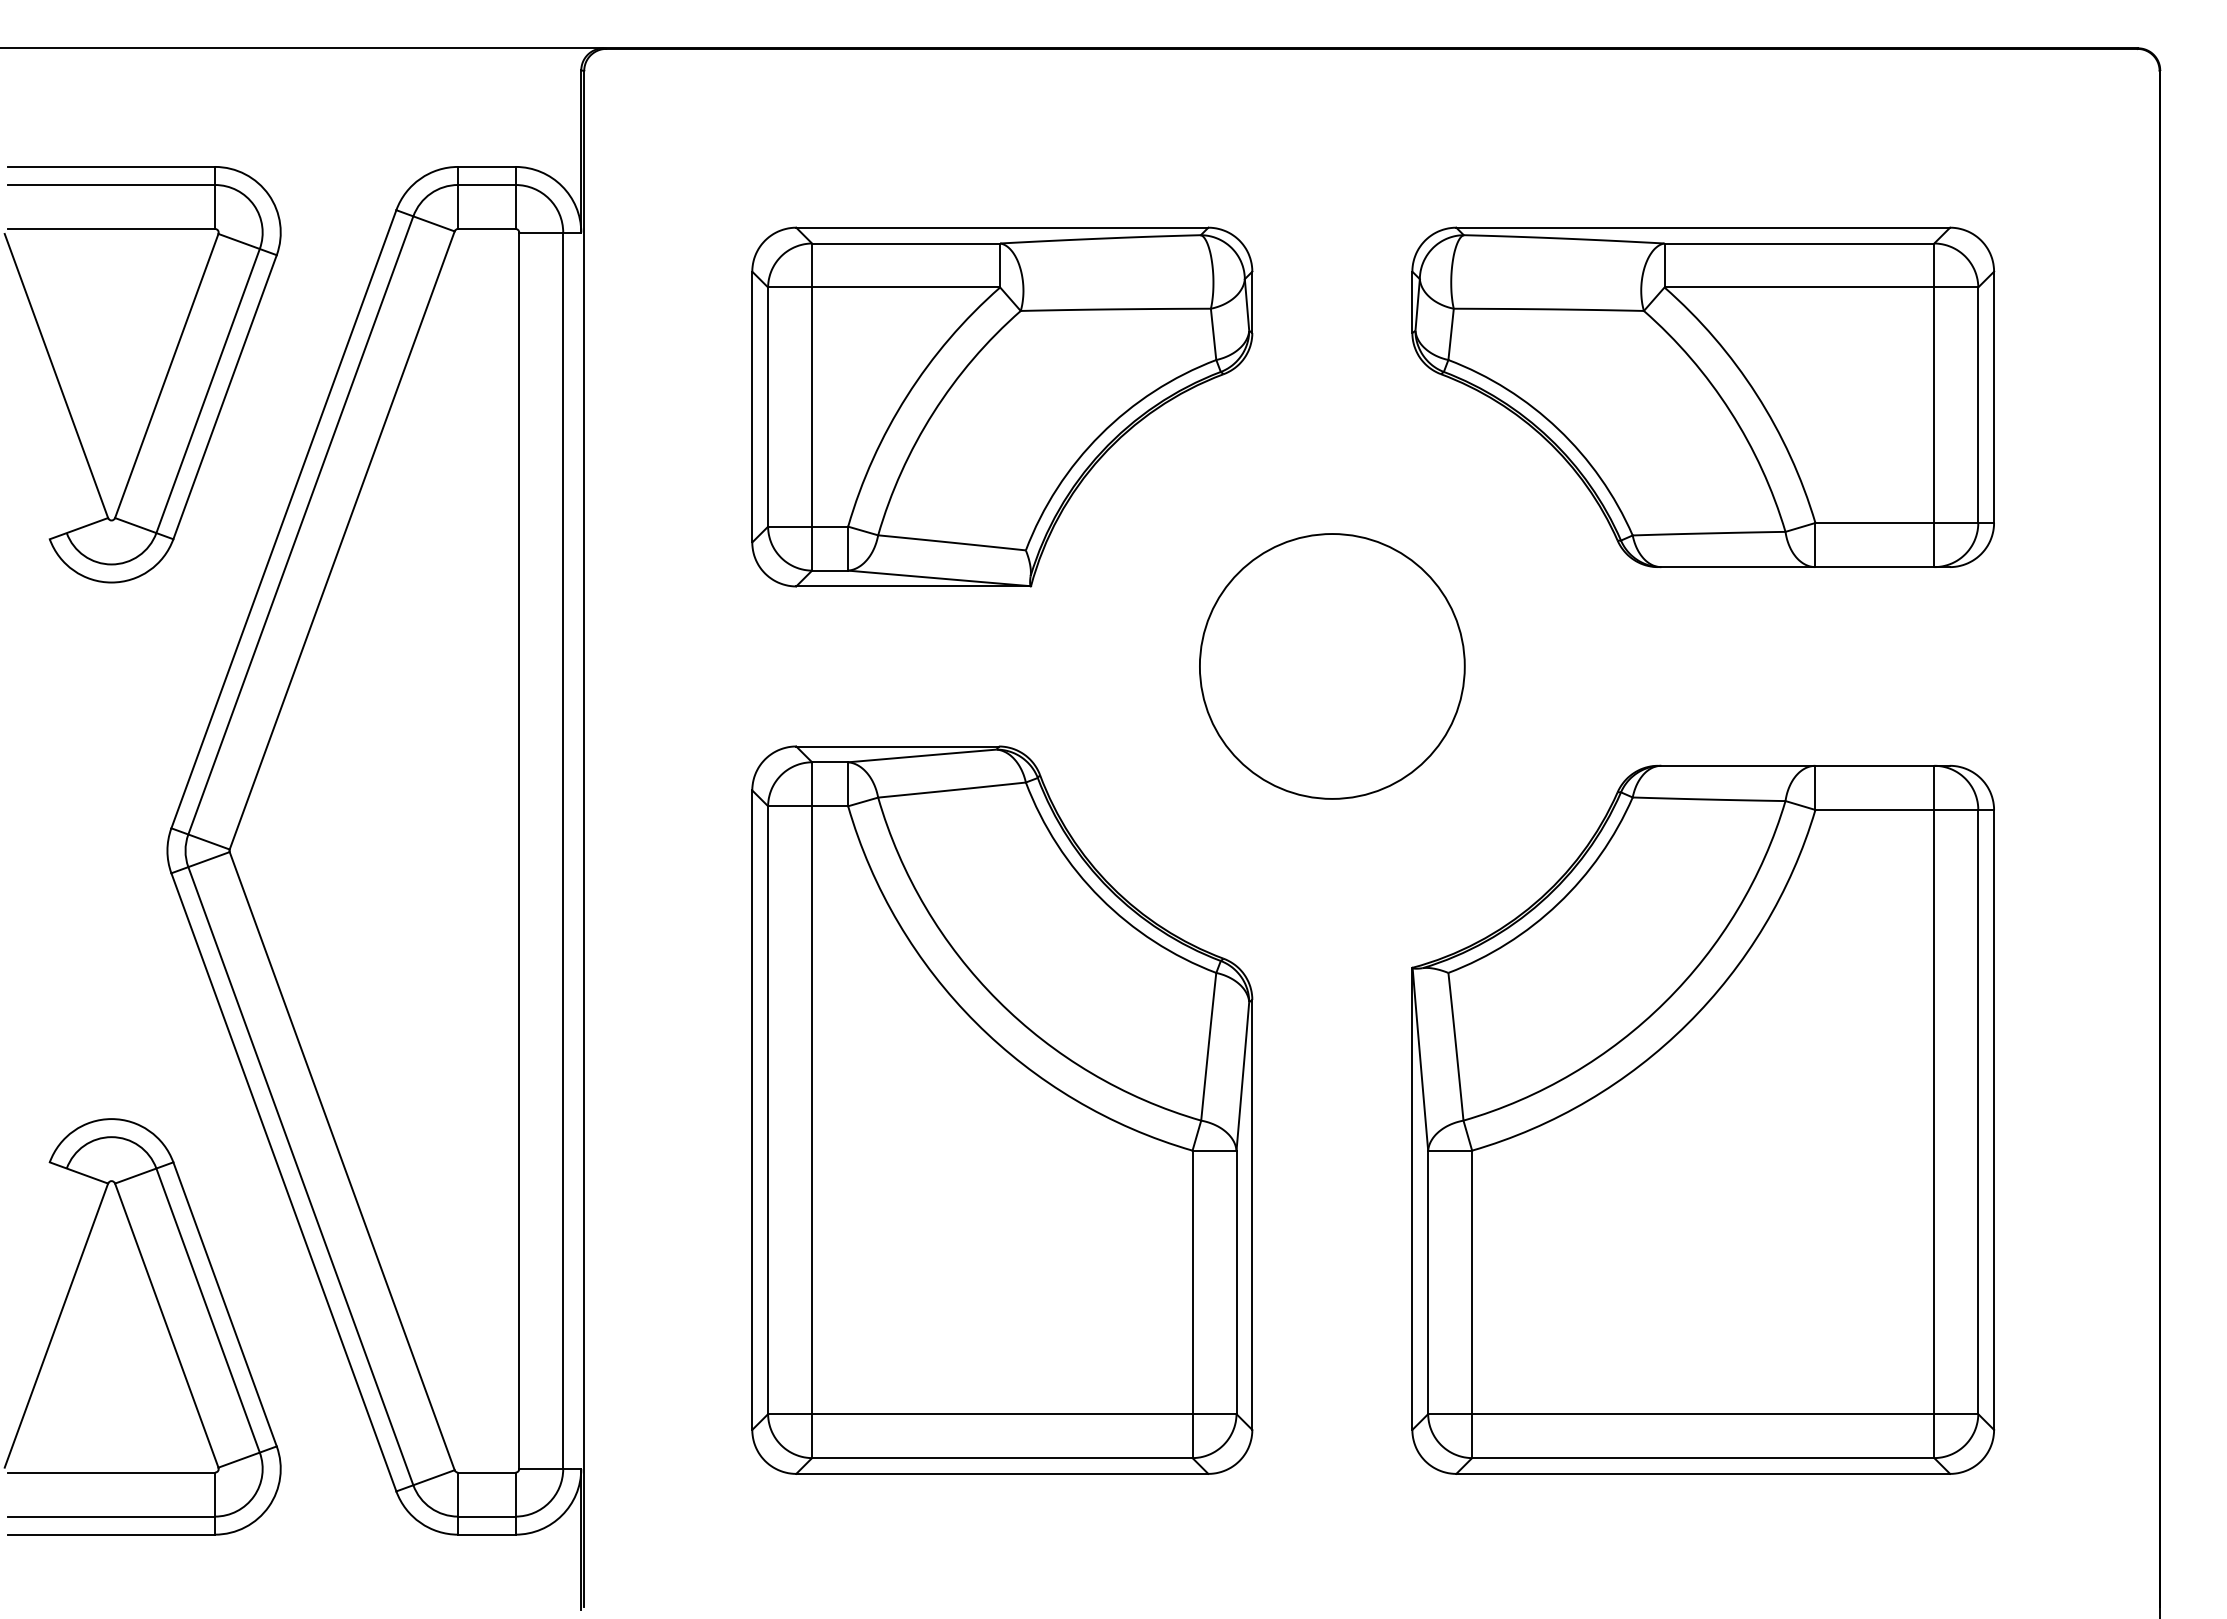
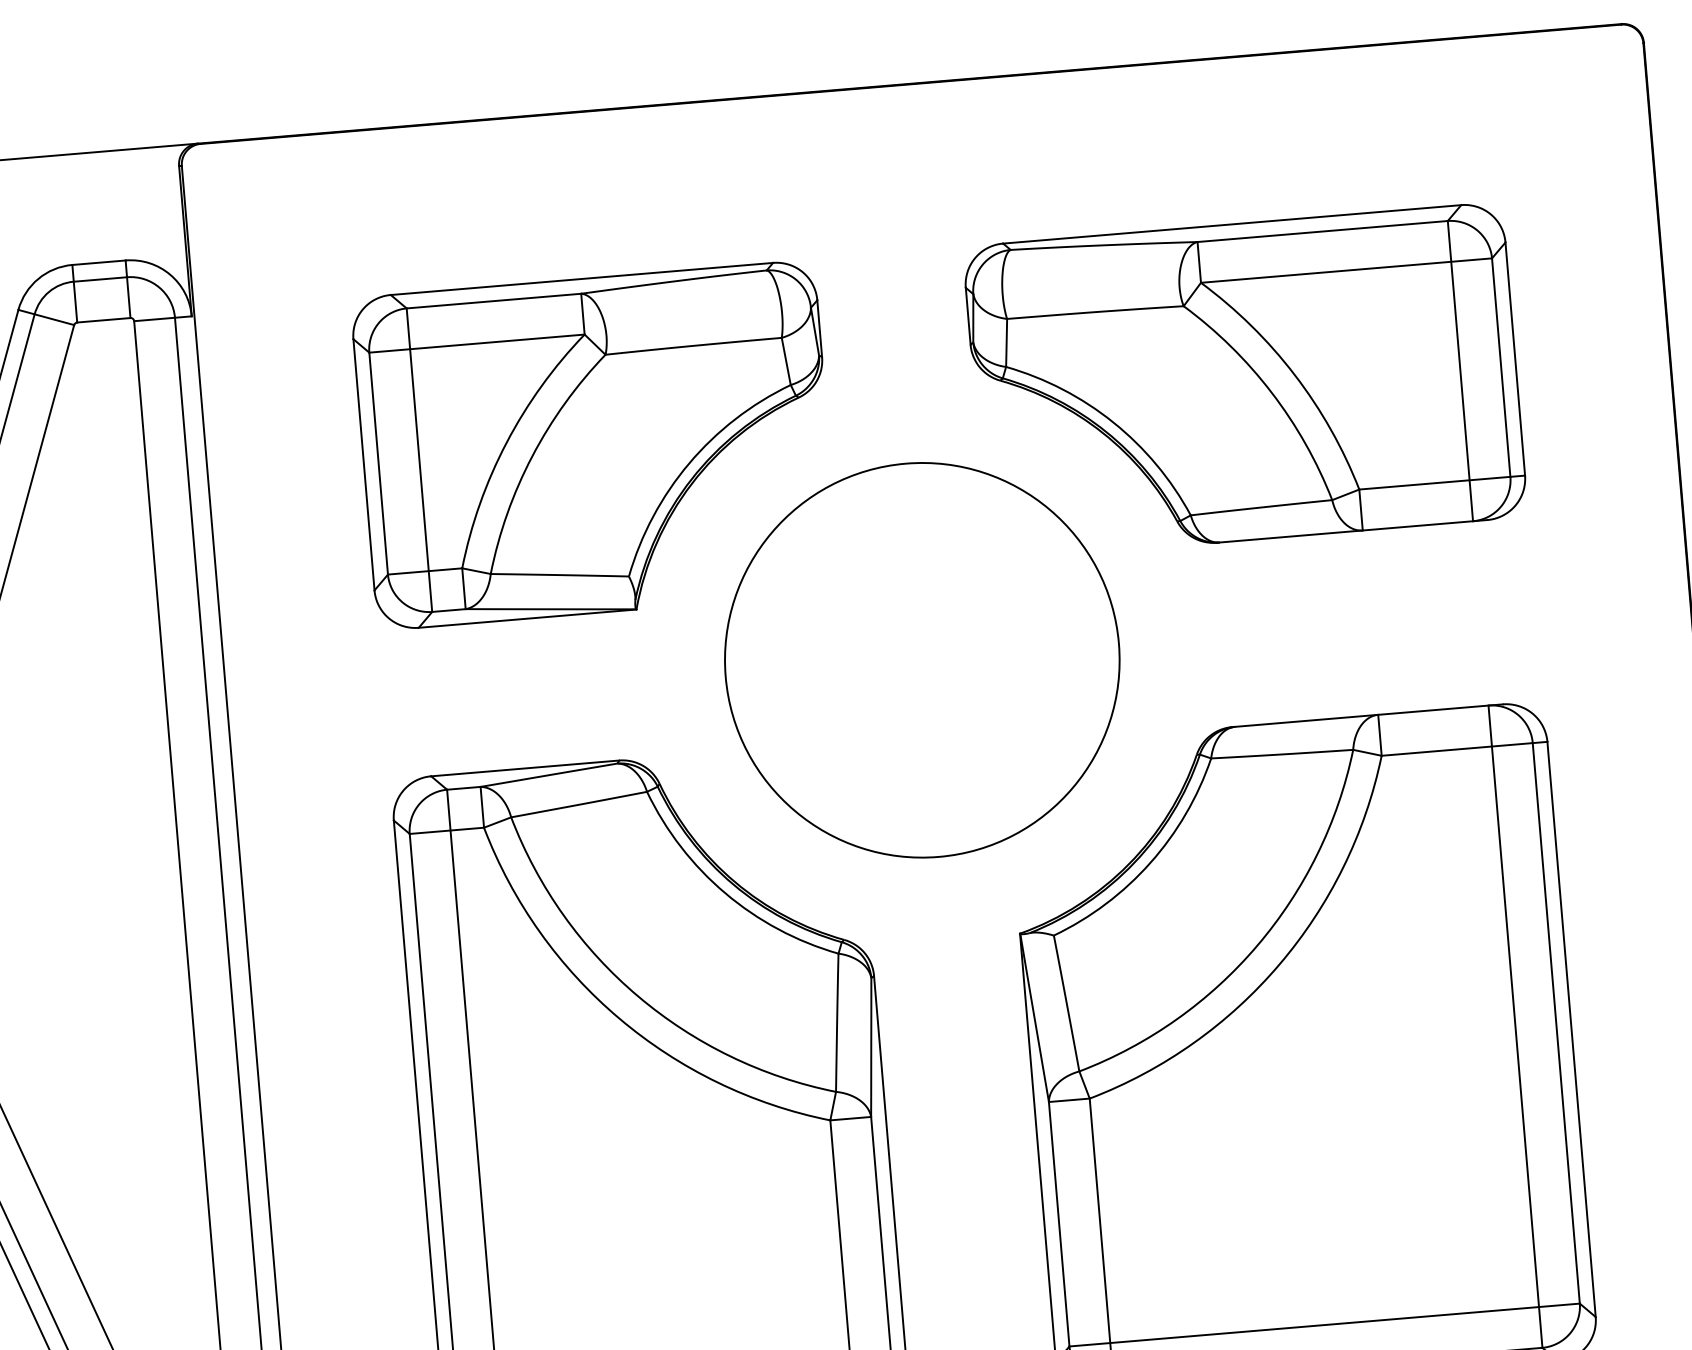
circle: (1331, 666) -> (921, 660), size x1.6

